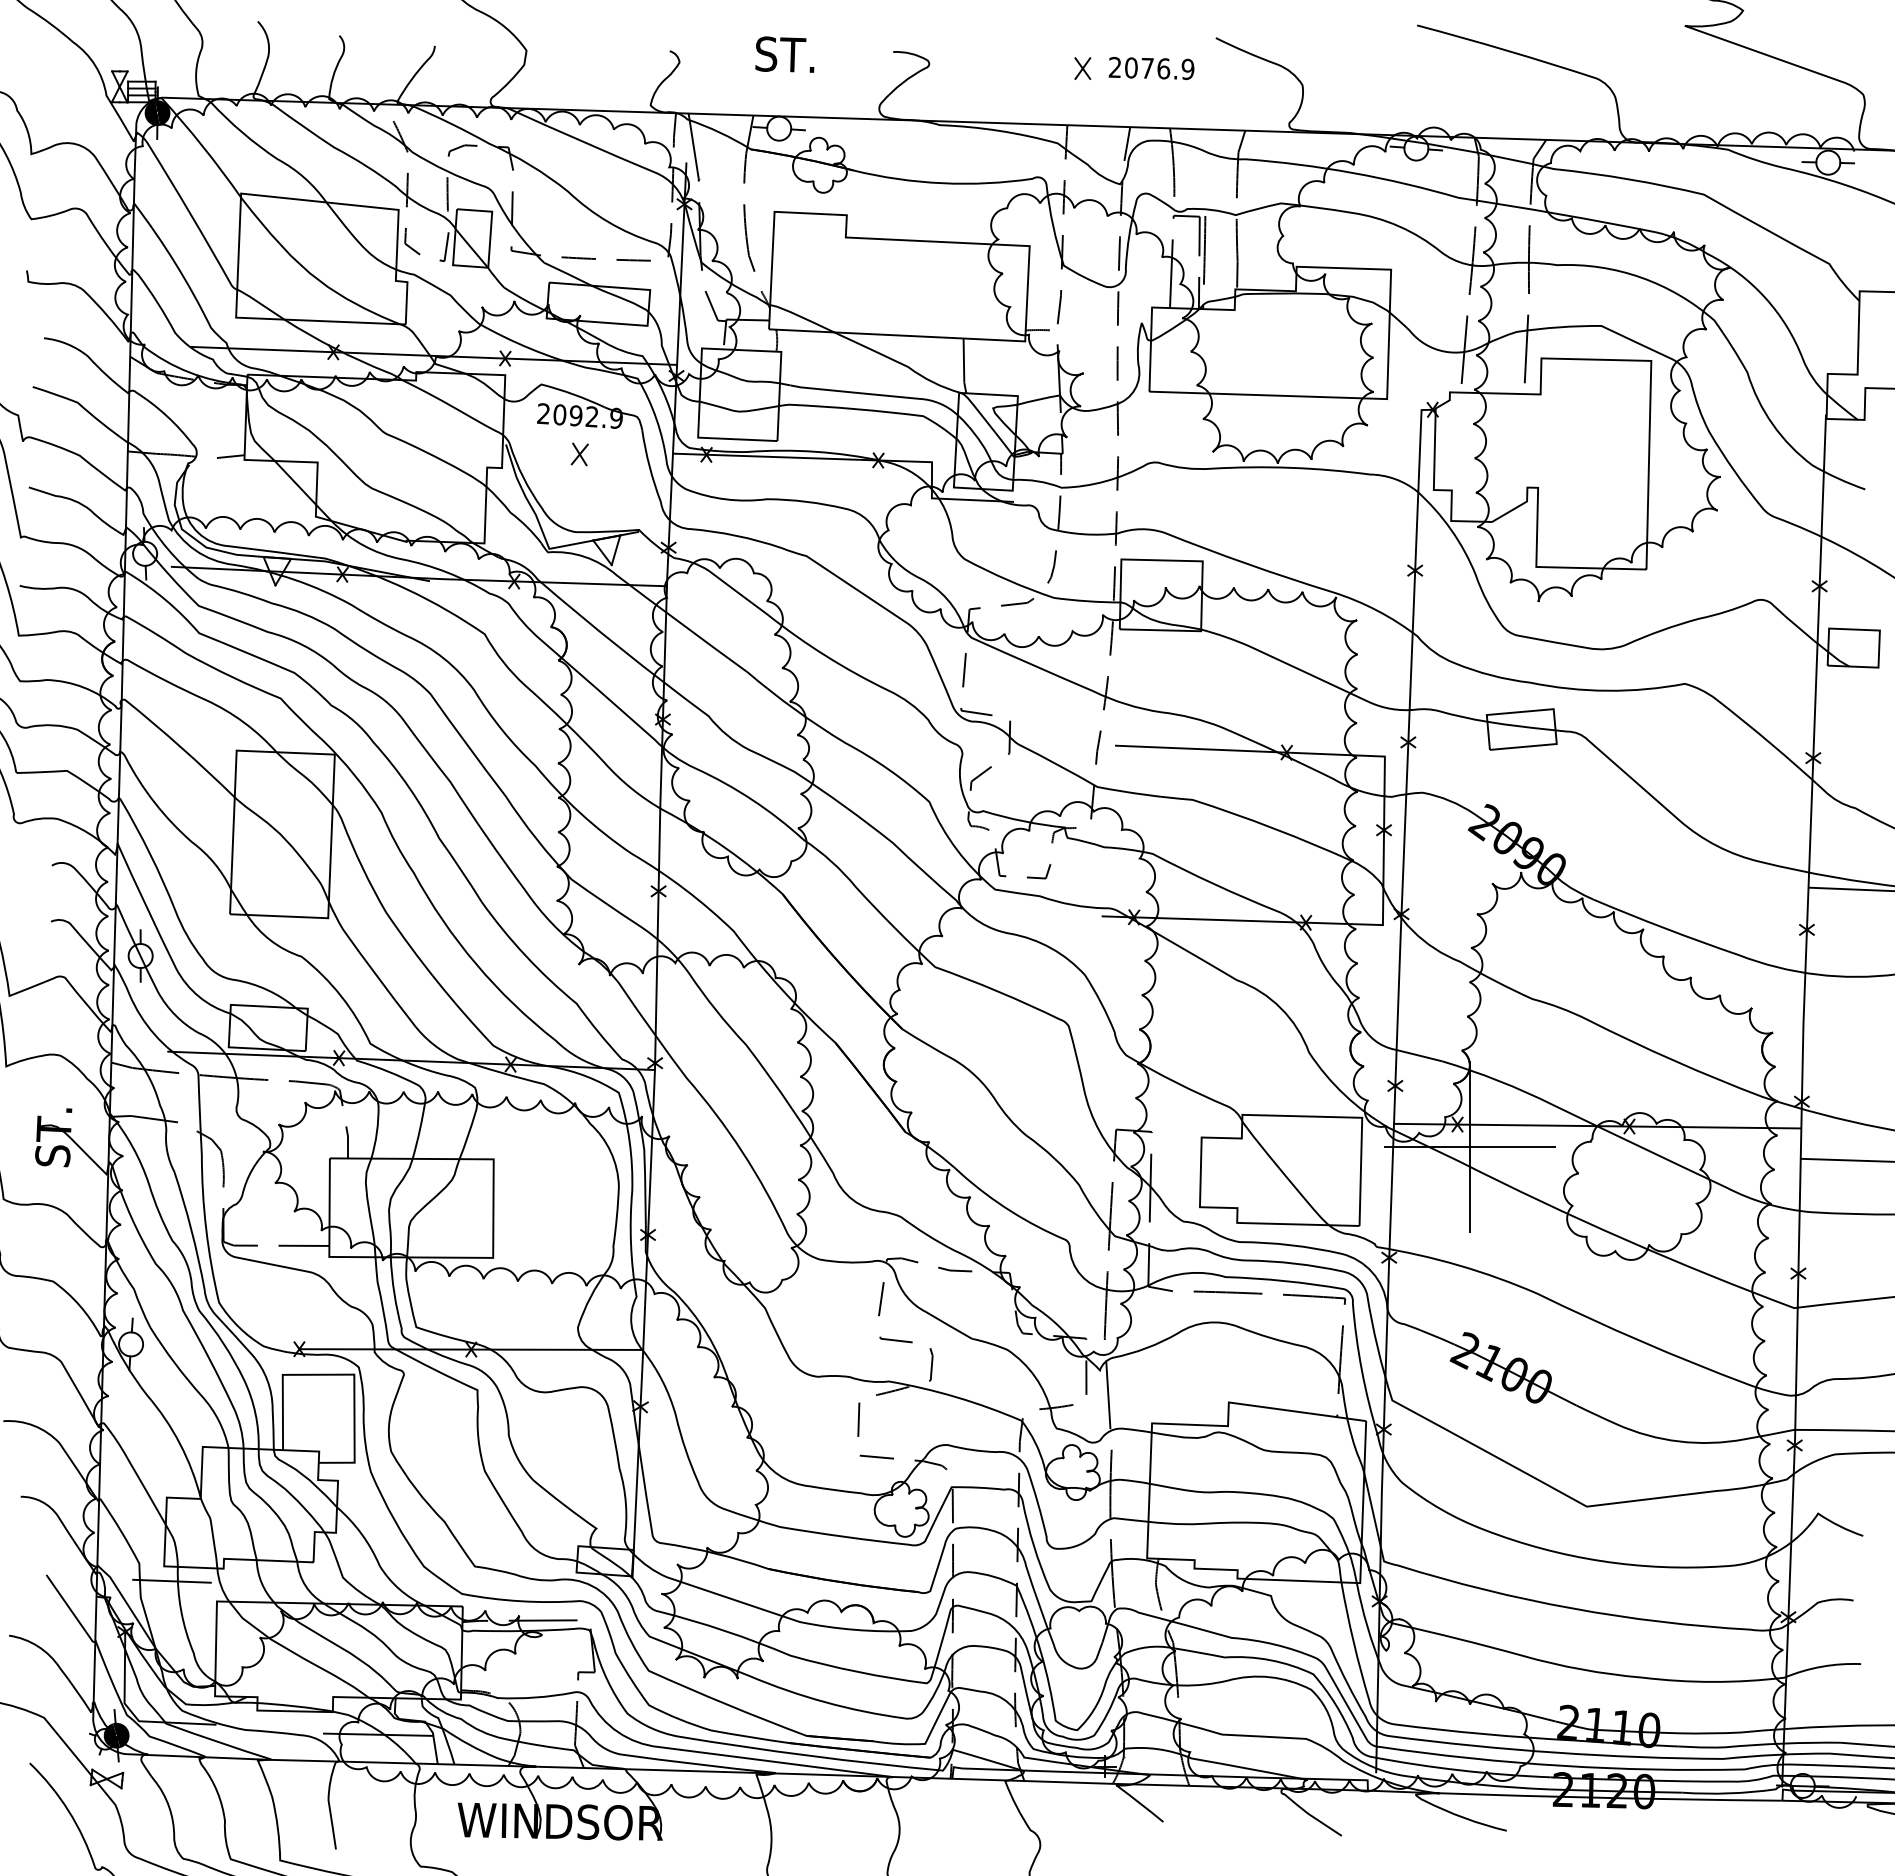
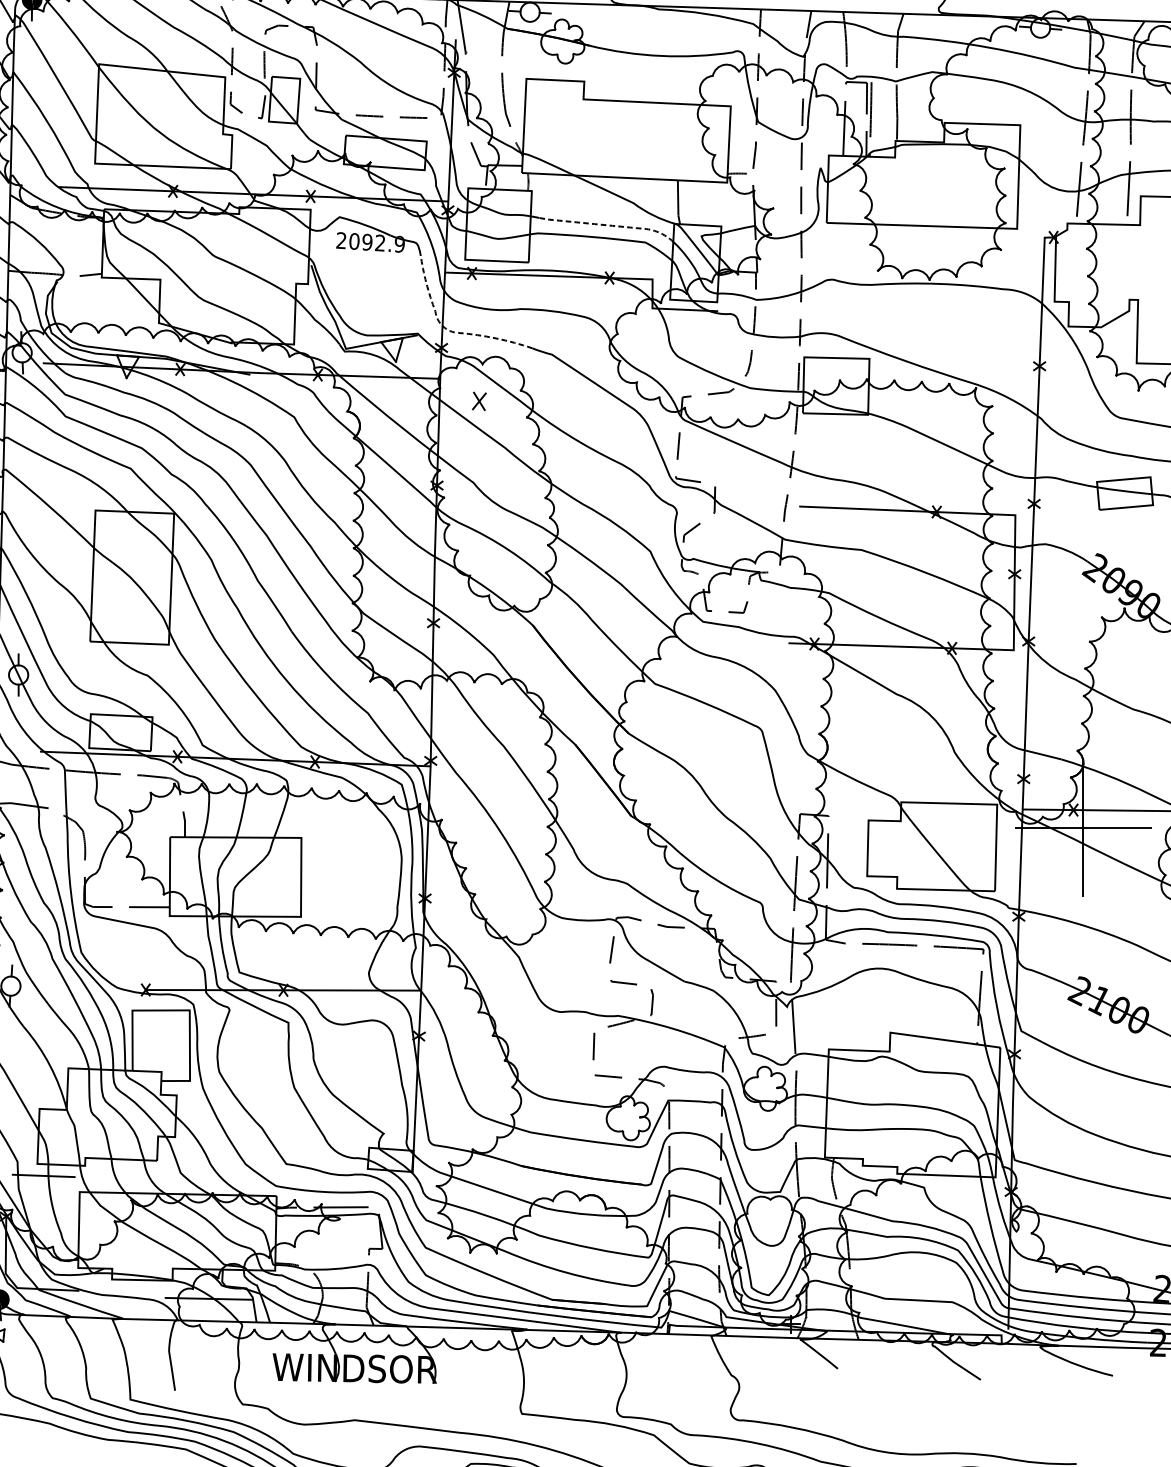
line: (880, 395) -> (611, 225), solid -> dashed
part: (579, 454) -> (479, 401), moved
line: (677, 525) -> (448, 330), solid -> dashed

